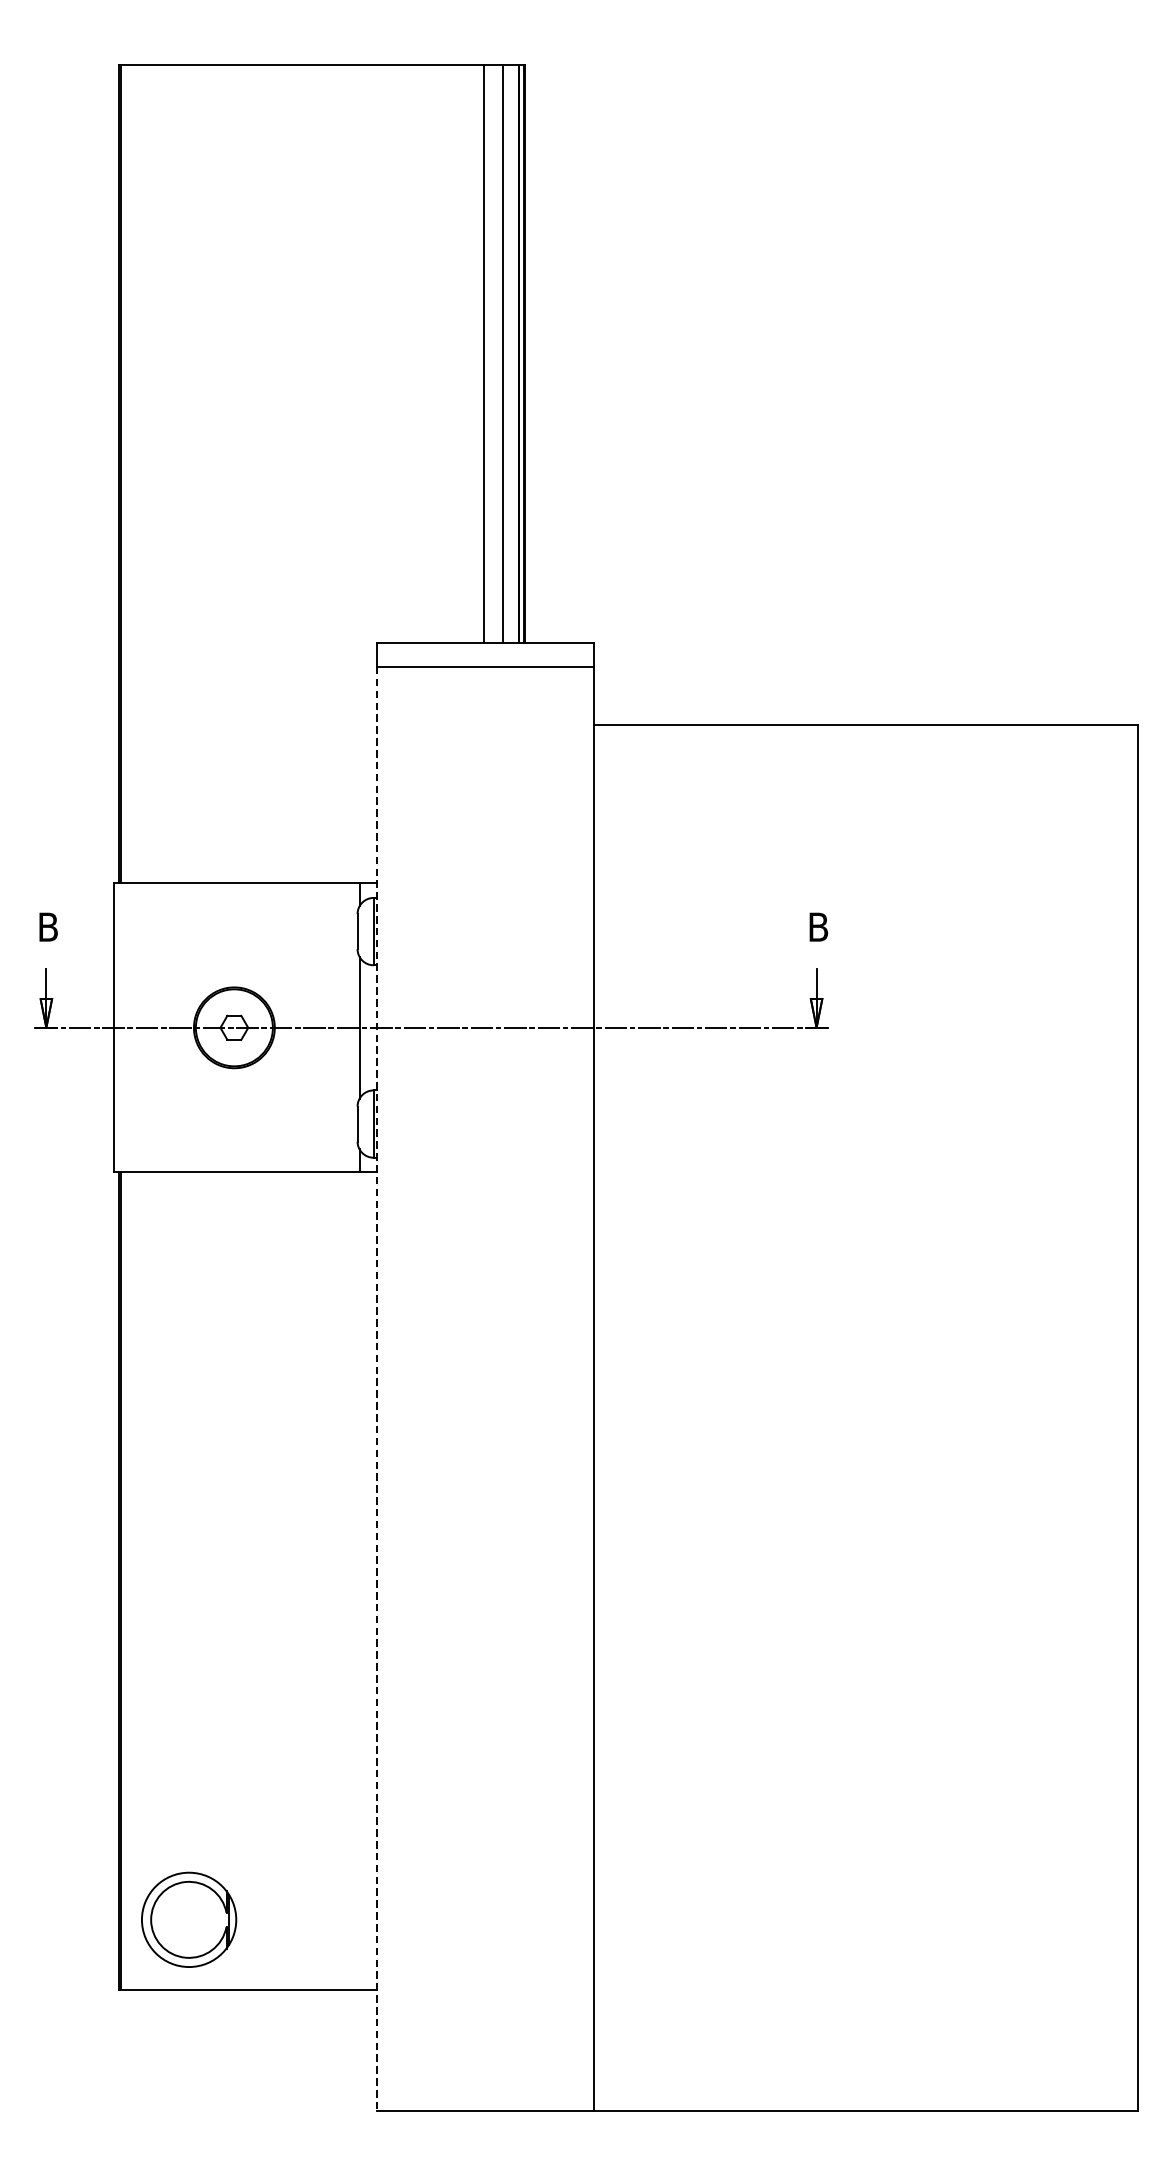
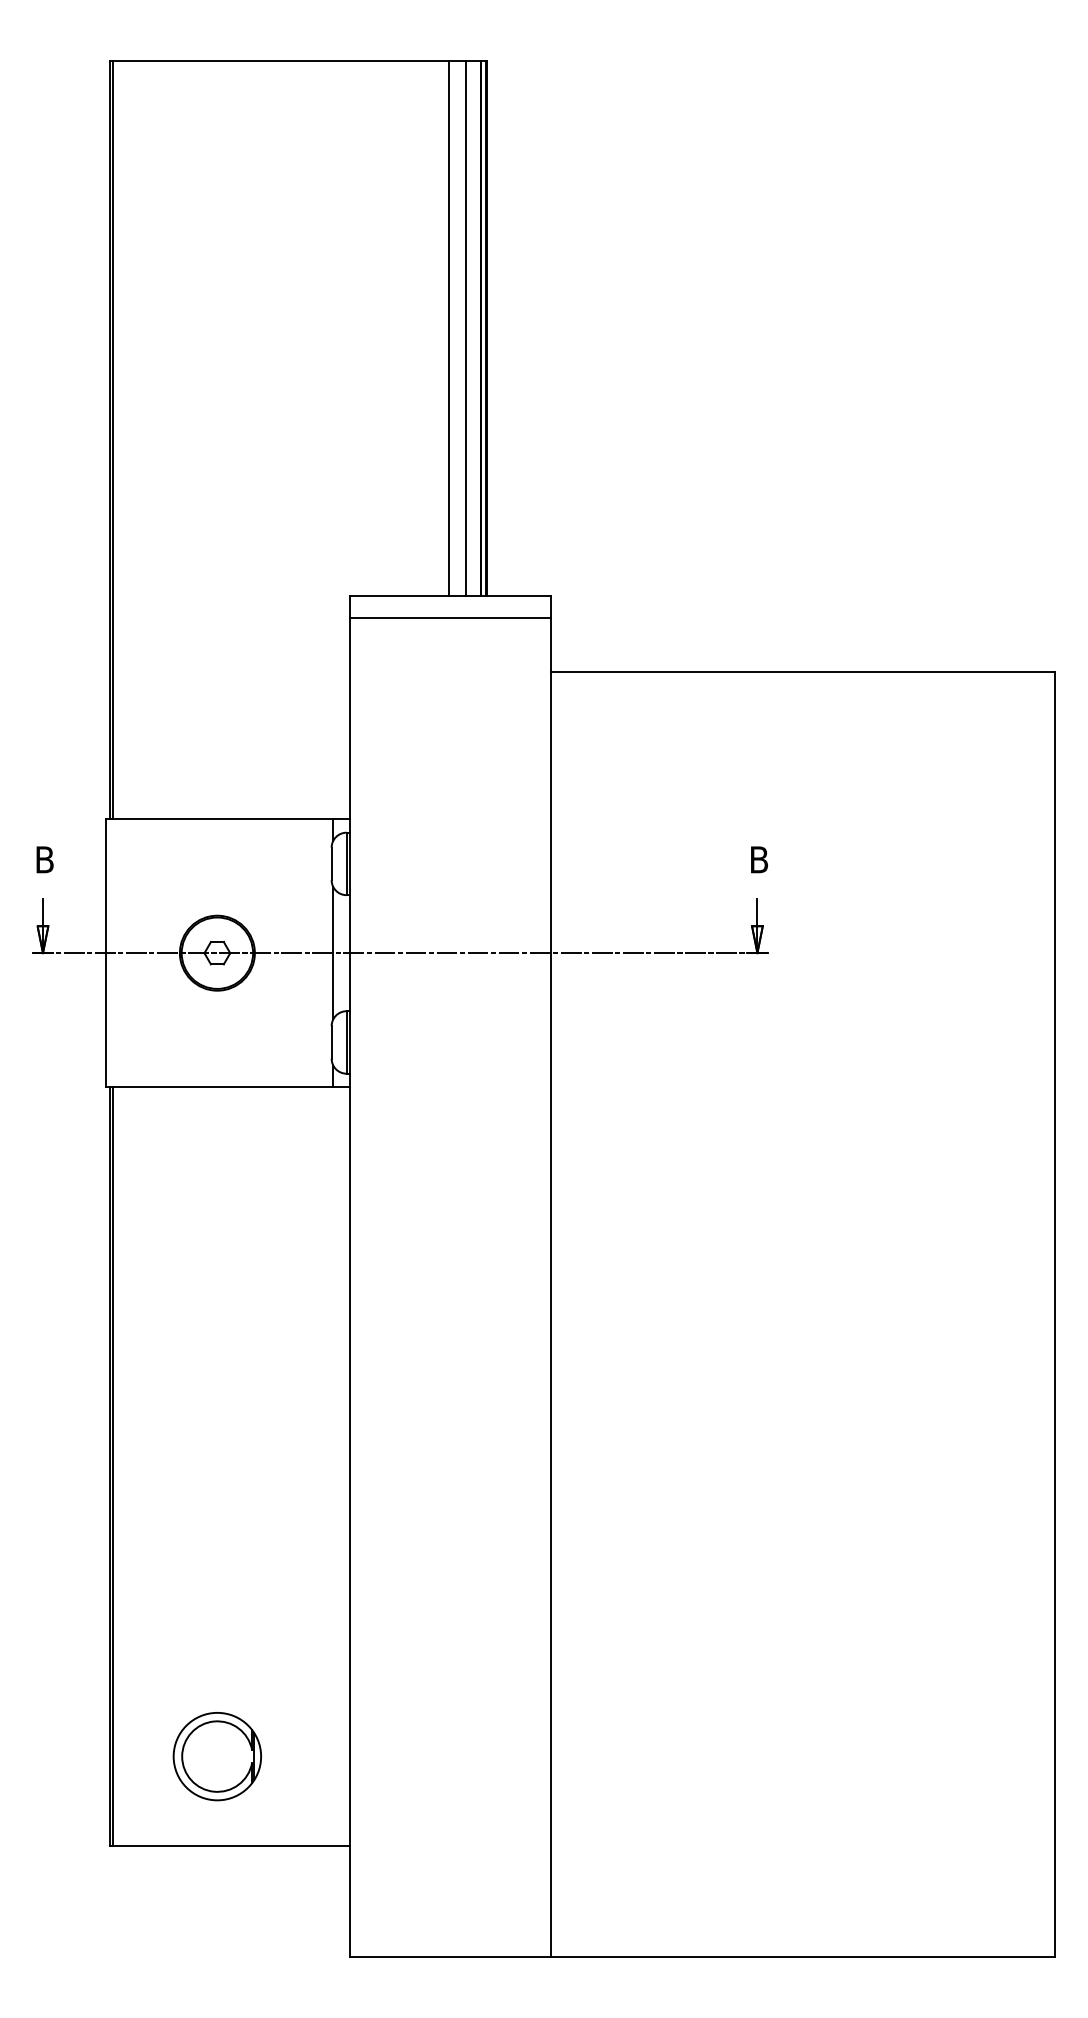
line: (376, 1388) -> (349, 1287), dashed -> solid
part: (188, 1919) -> (216, 1756), moved

